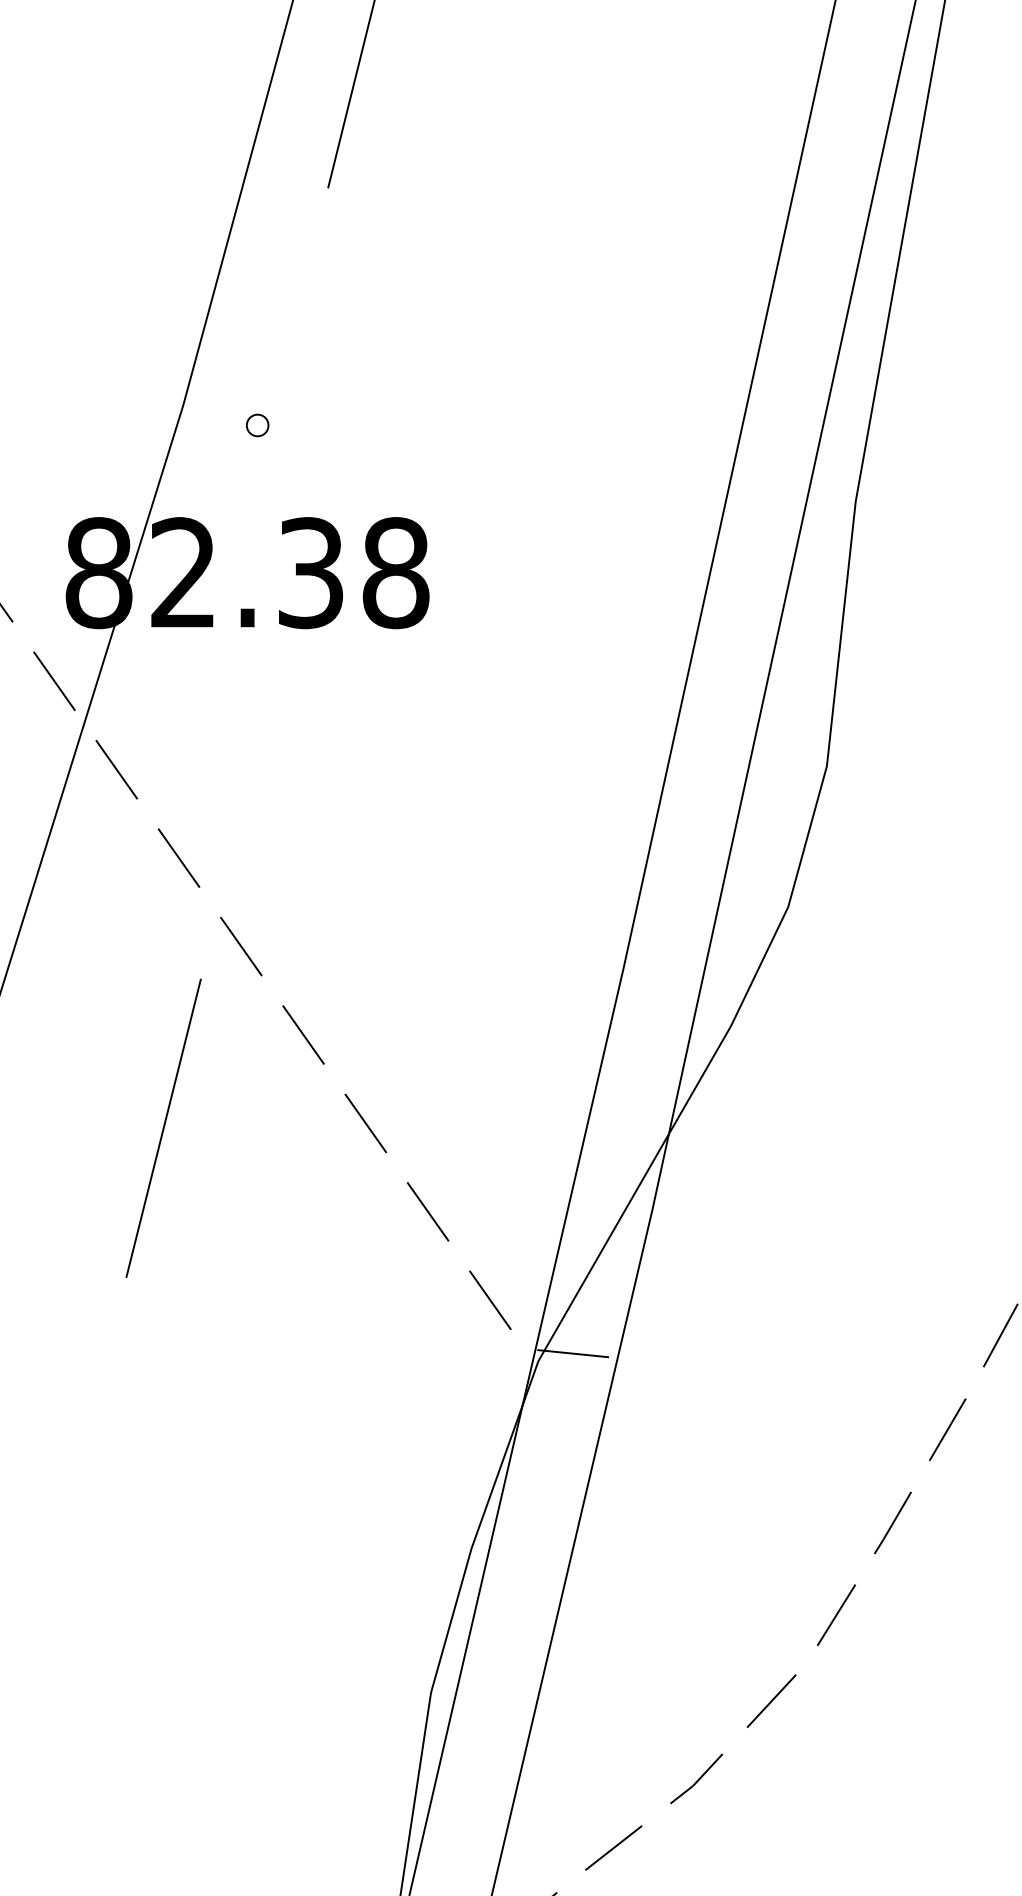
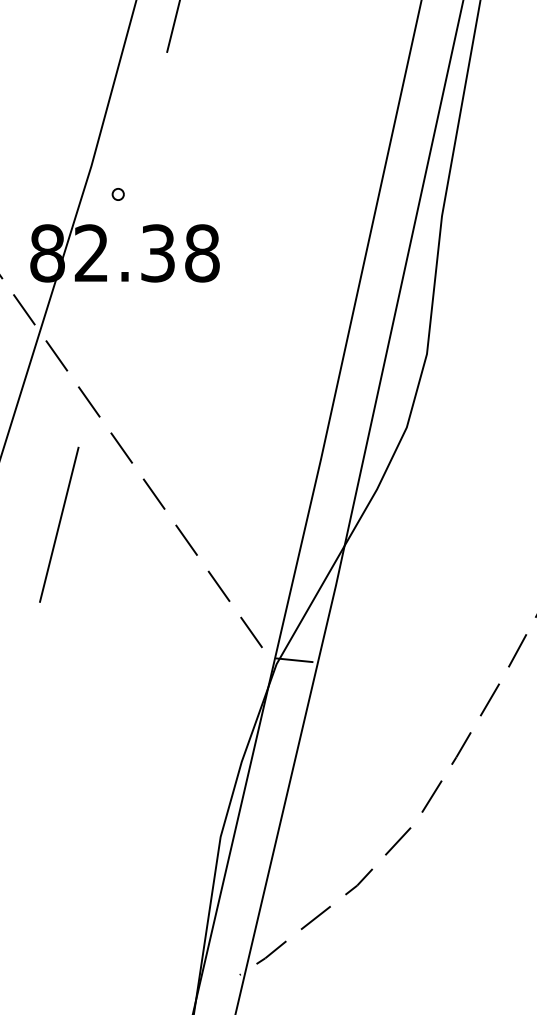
part: (256, 425) -> (117, 194), moved
line: (164, 1127) -> (59, 524), moved

